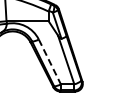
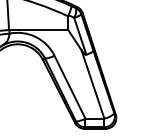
line: (49, 61) -> (69, 86), dashed -> solid

